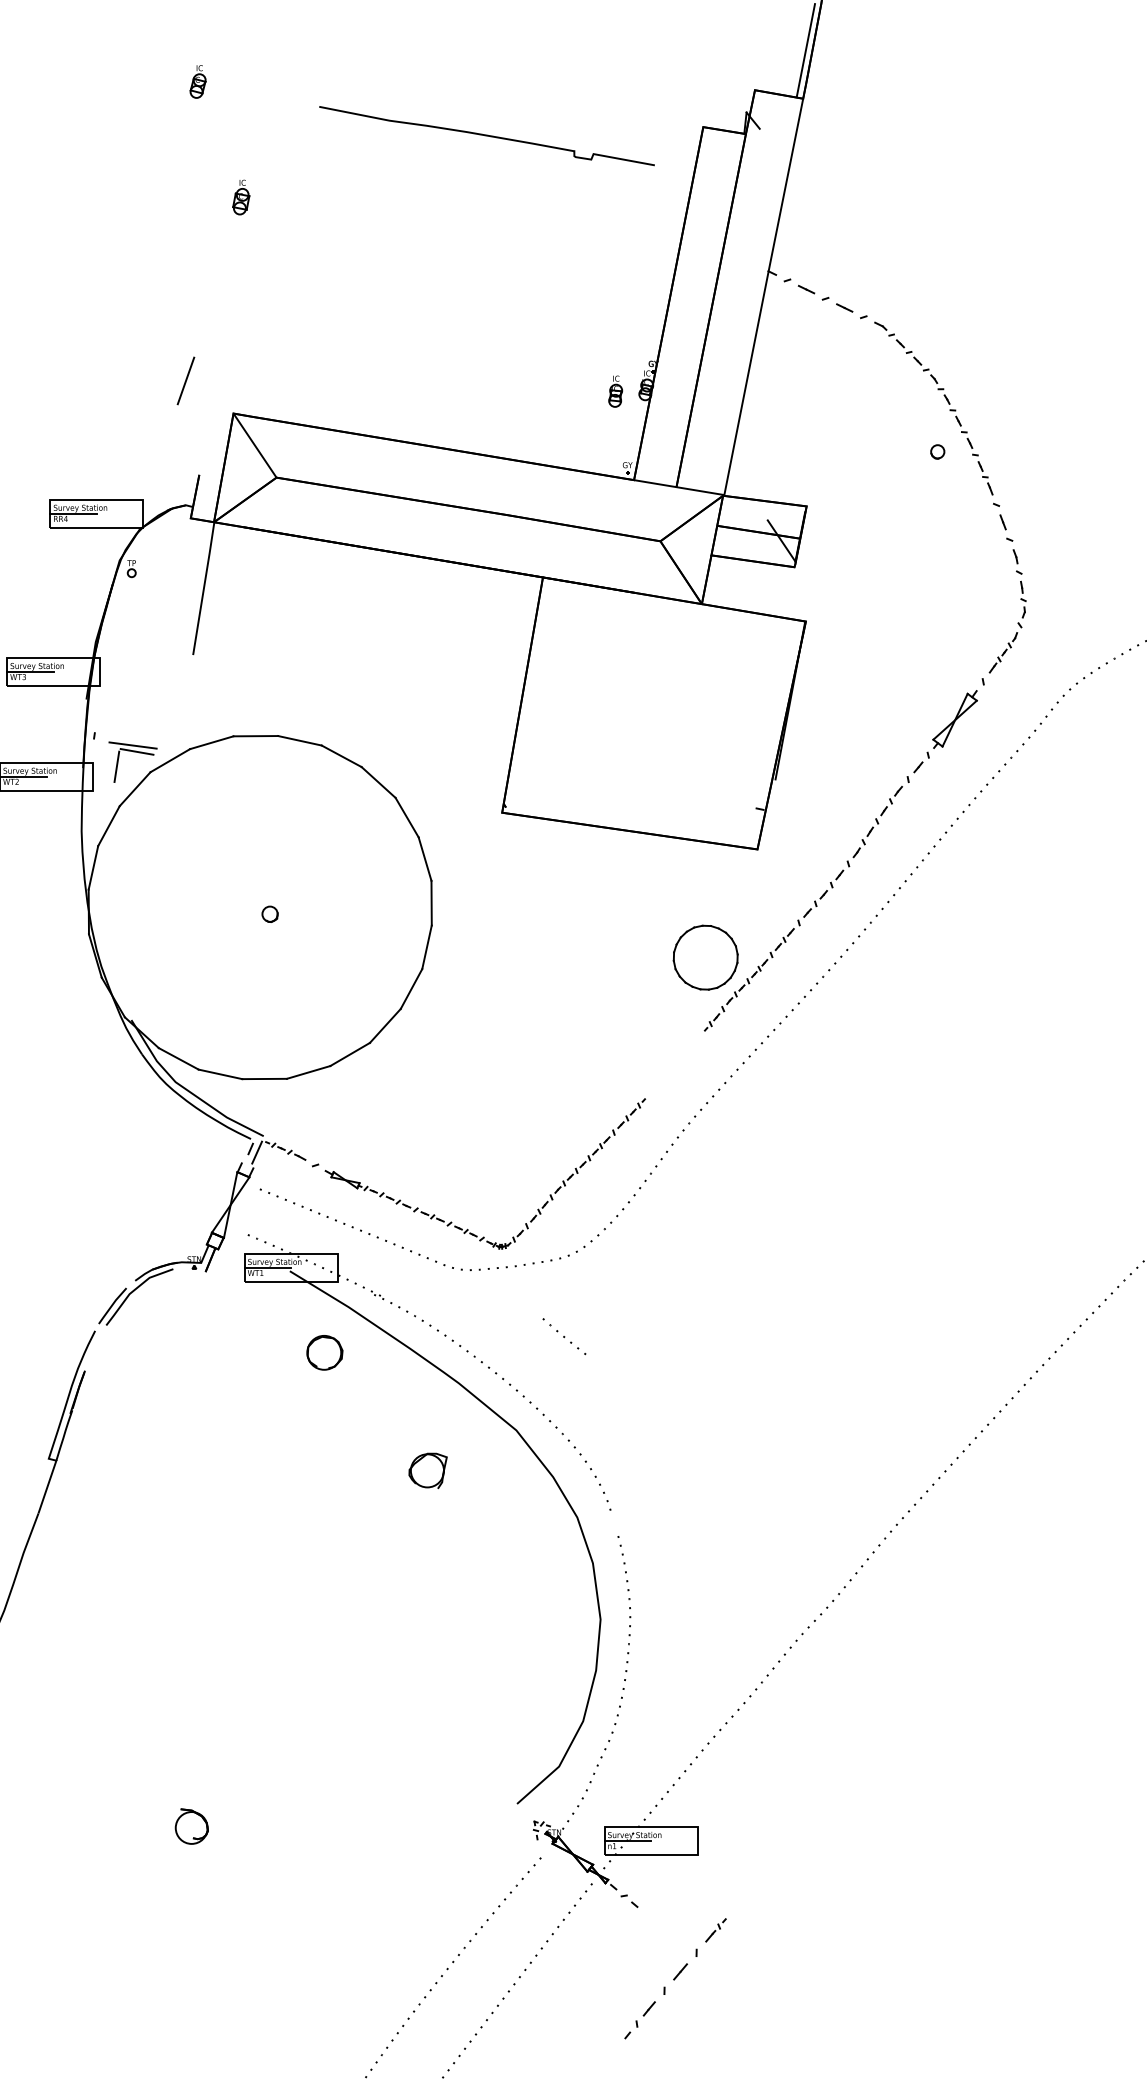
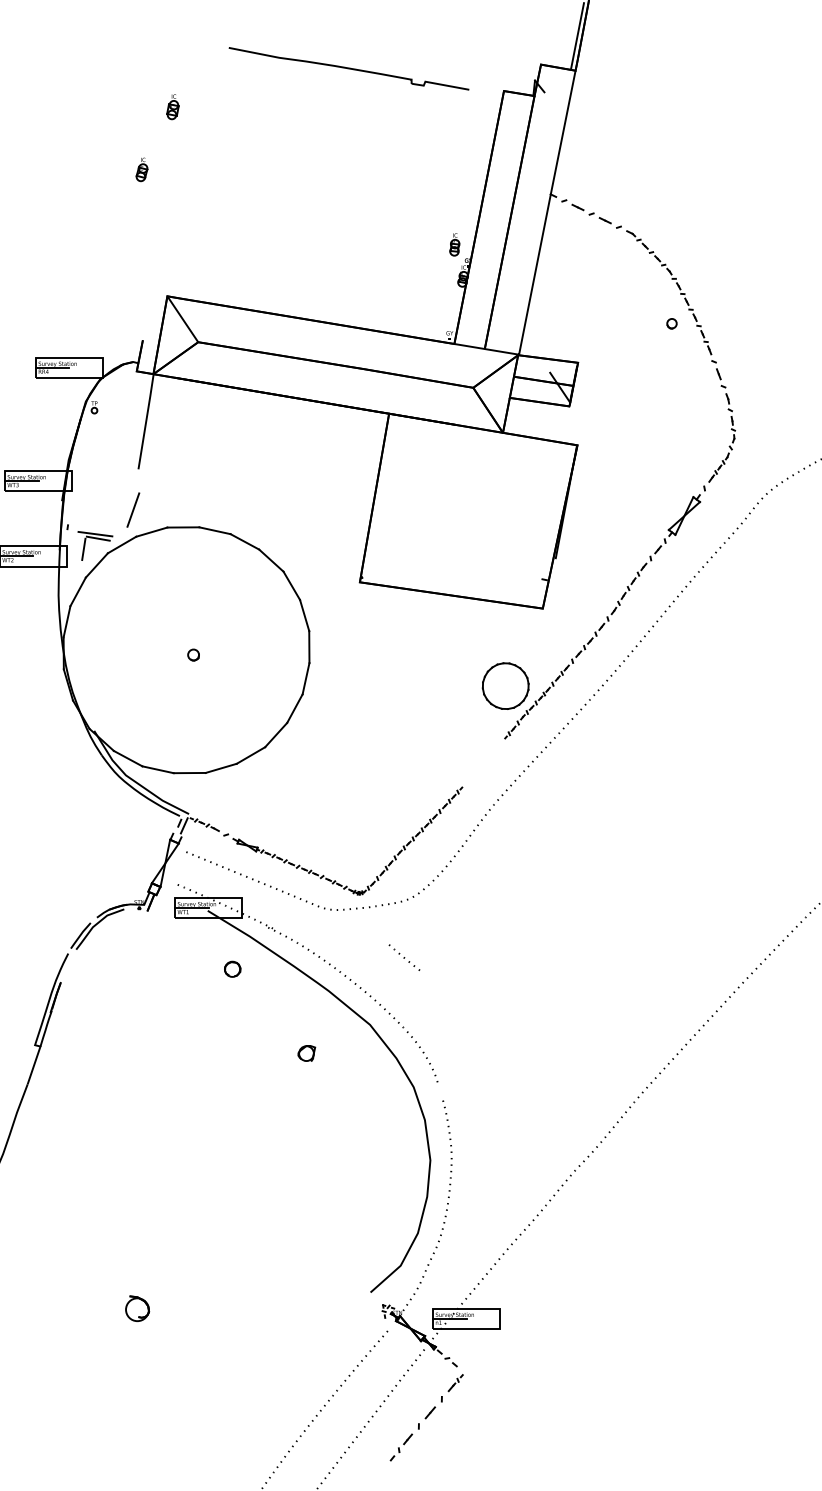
part: (197, 81) -> (141, 169), moved
curve: (486, 136) -> (348, 69), moved
part: (241, 197) -> (173, 107), moved
line: (185, 380) -> (132, 509), moved
part: (615, 391) -> (454, 244), moved
part: (324, 1352) -> (232, 969), size x0.62
part: (427, 1469) -> (306, 1052), size x0.62
part: (675, 1978) -> (426, 1417), moved

